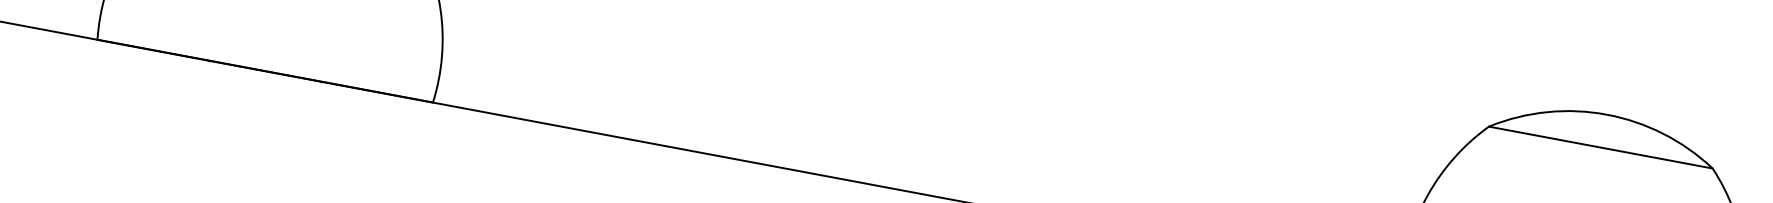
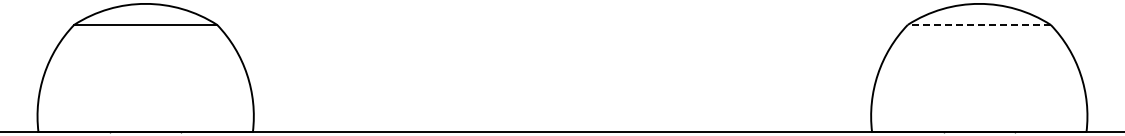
line: (1599, 146) -> (978, 24), solid -> dashed

